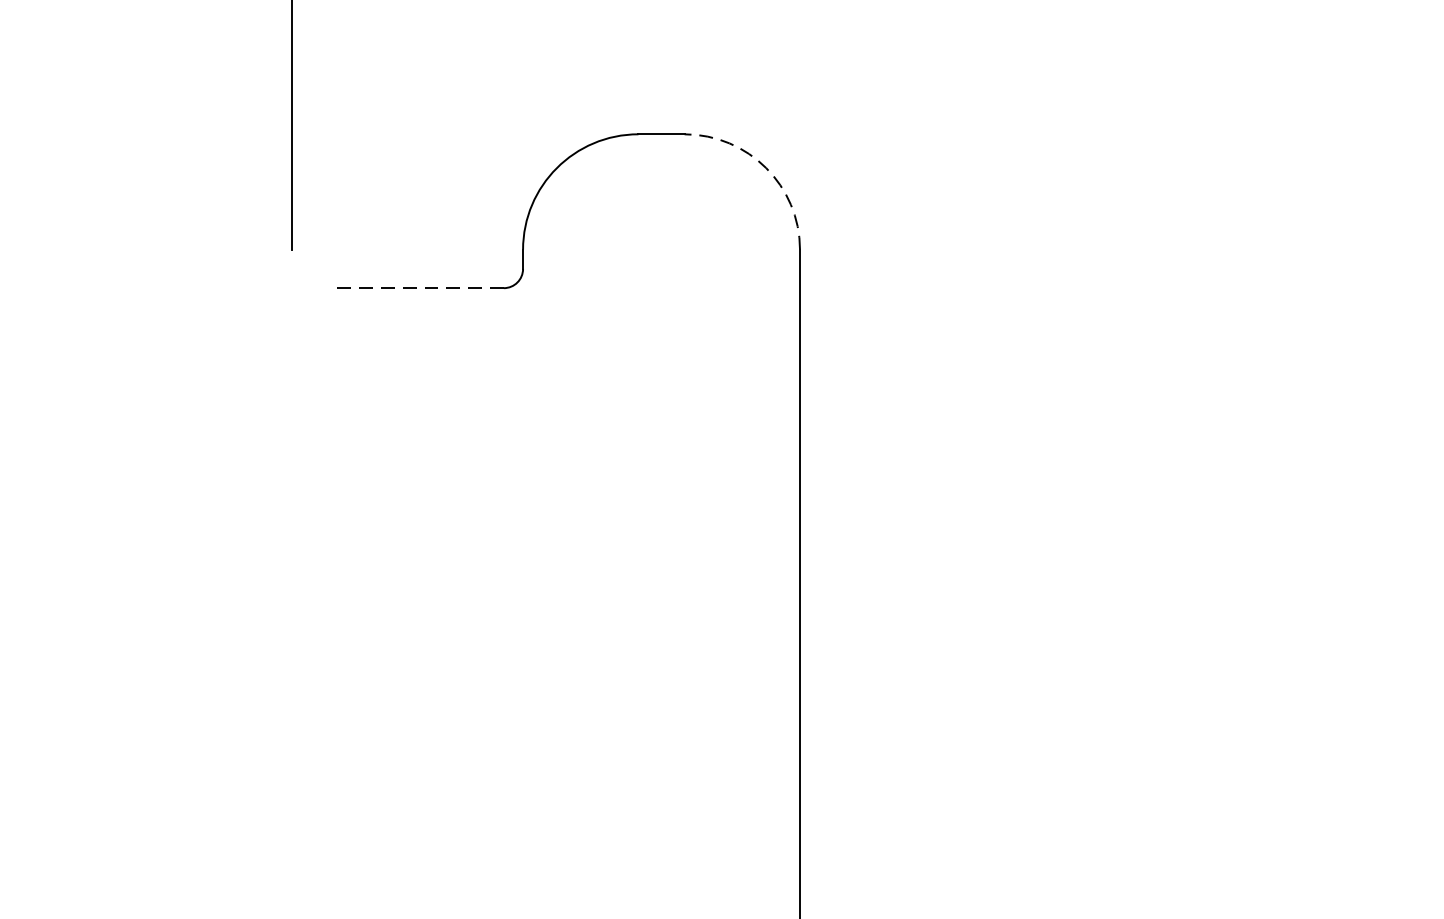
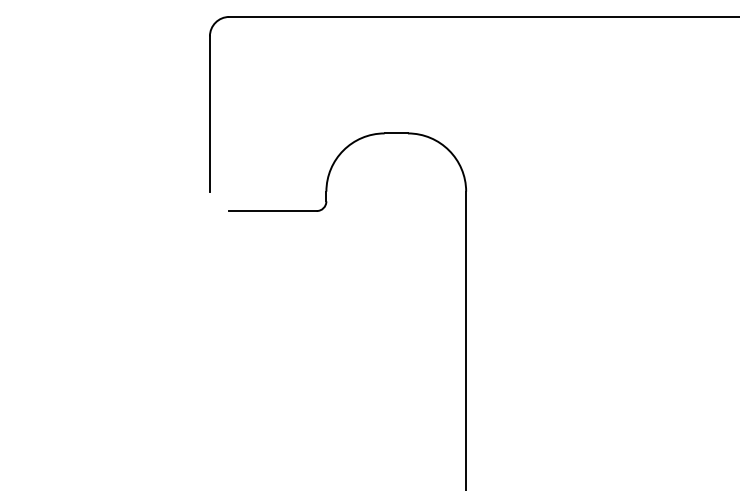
arc: (766, 168) -> (449, 150), dashed -> solid
line: (418, 289) -> (273, 211), dashed -> solid

